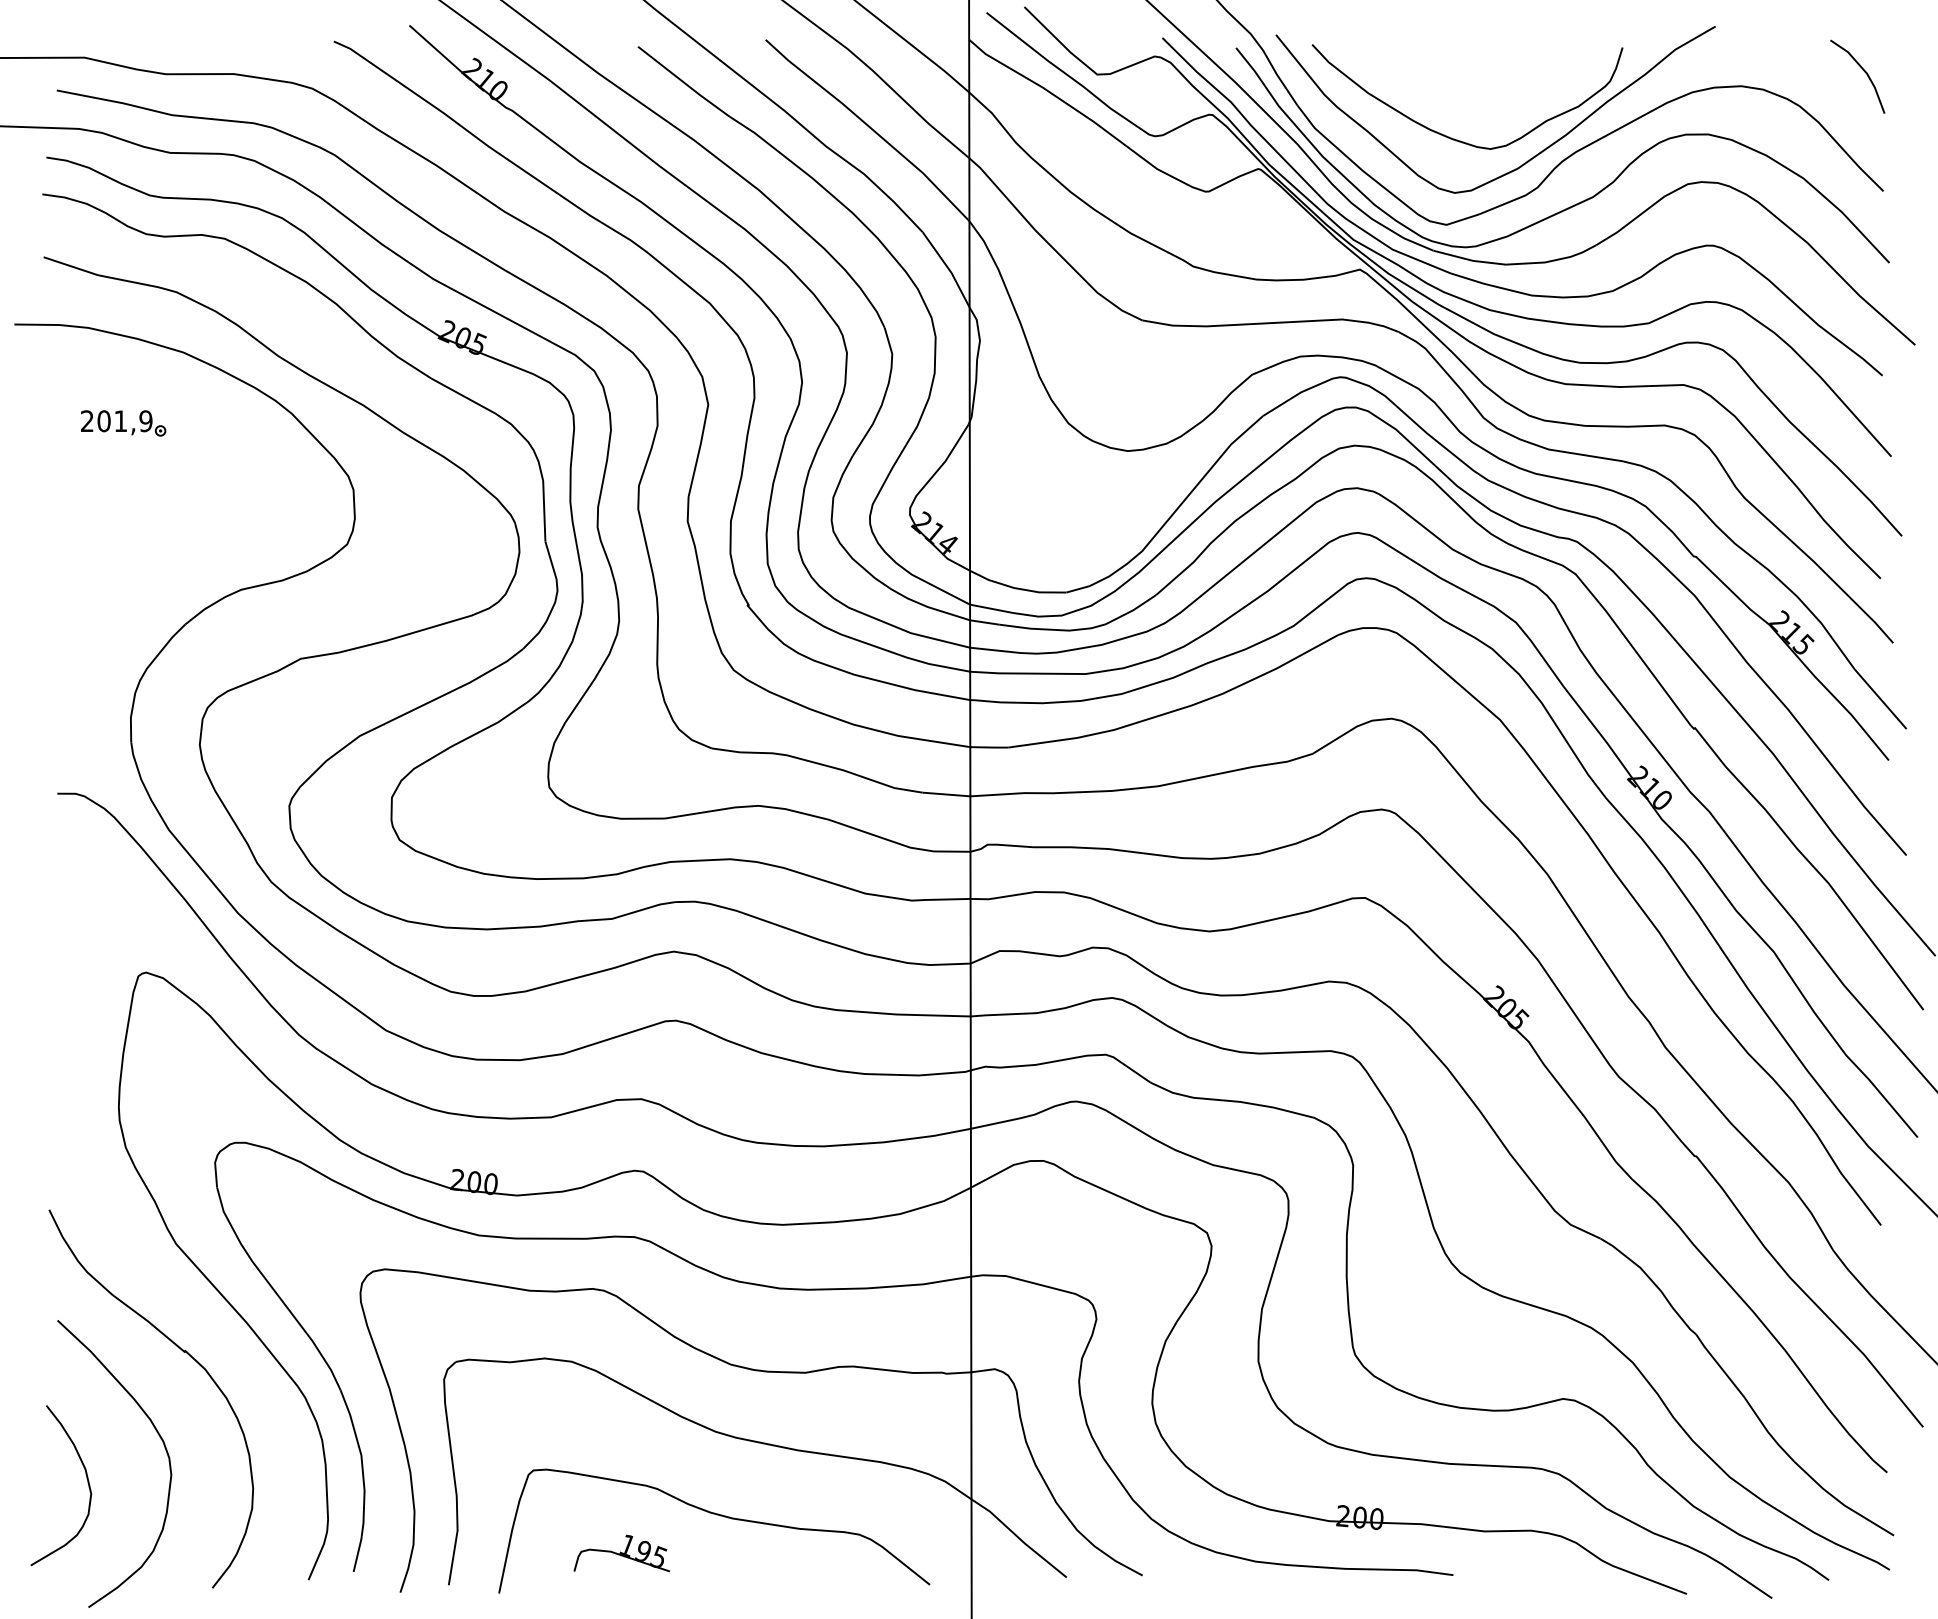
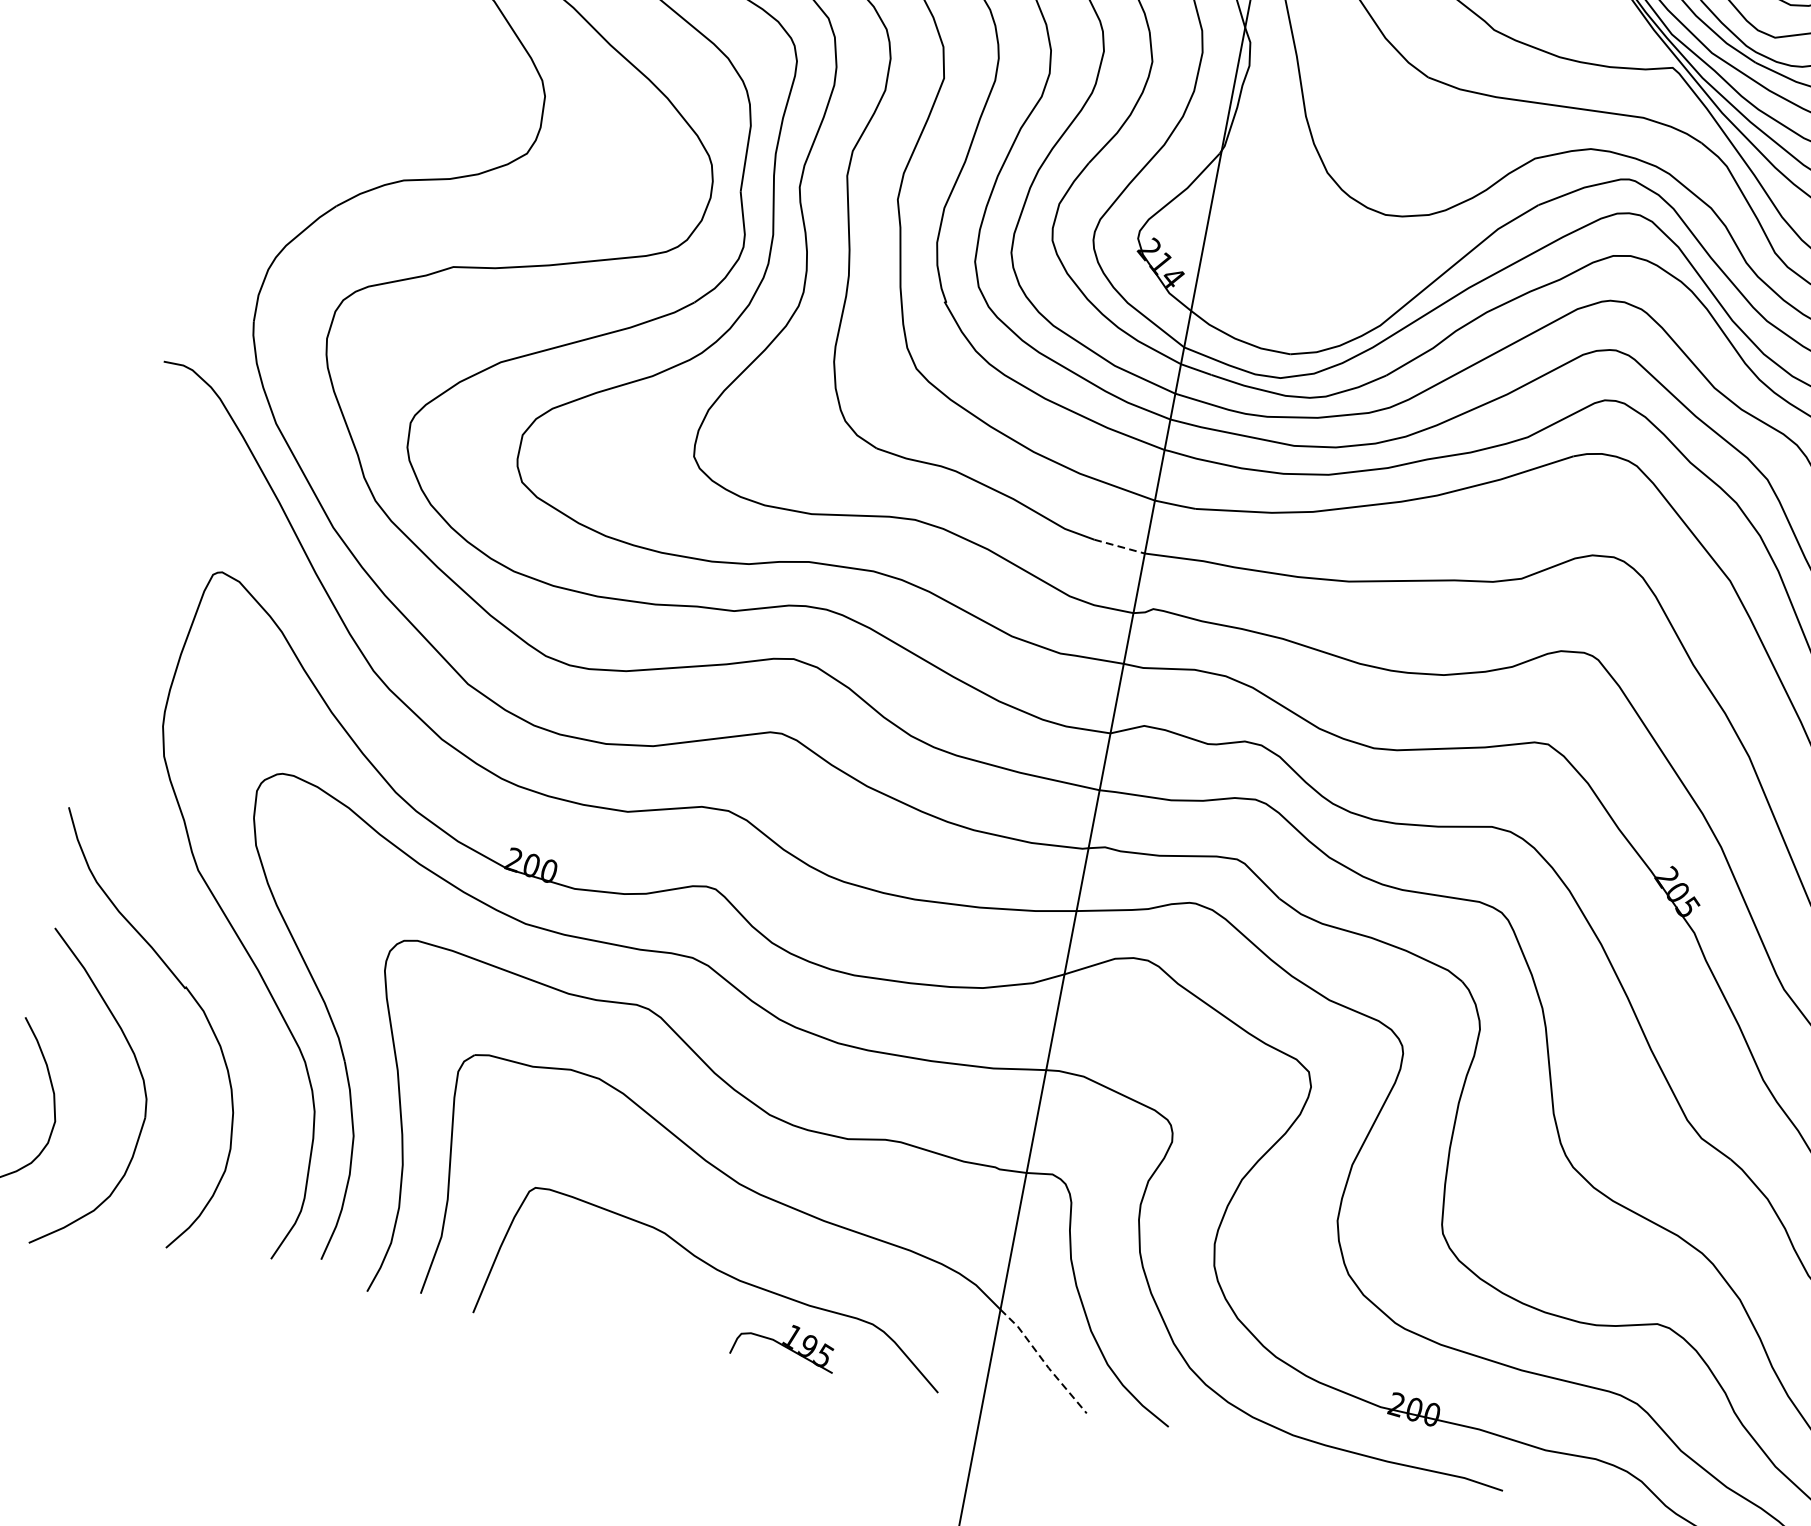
line: (946, 794) -> (1119, 546), solid -> dashed
line: (1019, 1538) -> (1044, 1361), solid -> dashed
part: (621, 1553) -> (784, 1343), moved

